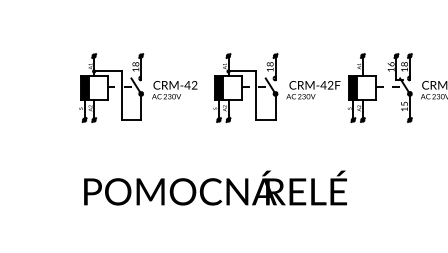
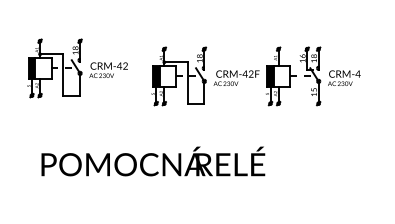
part: (138, 88) -> (77, 68), moved

